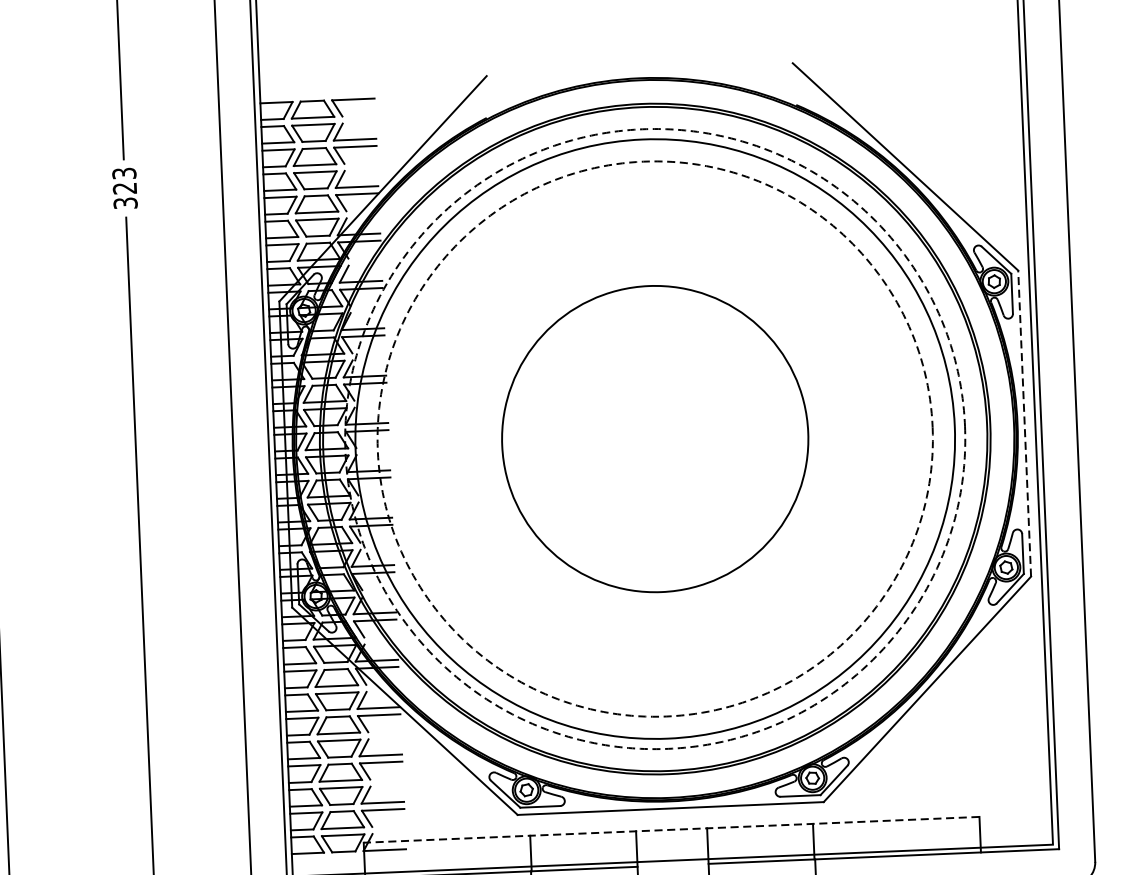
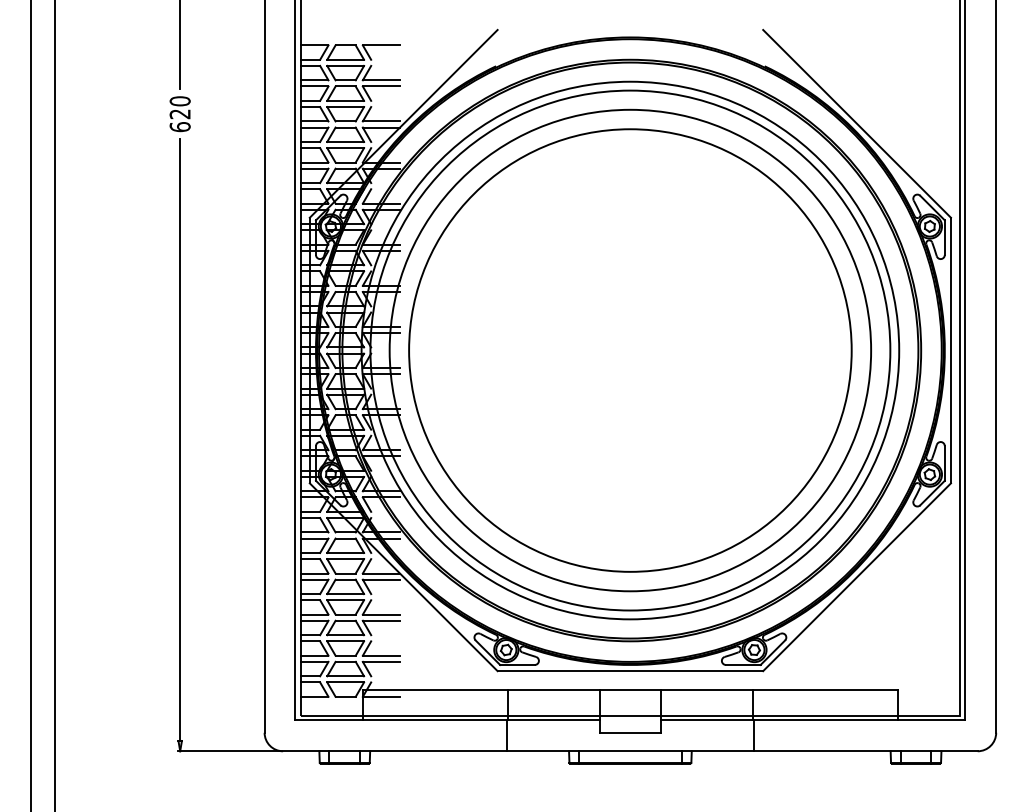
text: (124, 188) -> (179, 114), 323 -> 620
line: (1024, 423) -> (950, 350), dashed -> solid
circle: (655, 439) -> (630, 350), dashed -> solid
circle: (655, 439) -> (630, 350), dashed -> solid
circle: (655, 439) -> (630, 350), size x1.67
line: (670, 829) -> (629, 689), dashed -> solid

